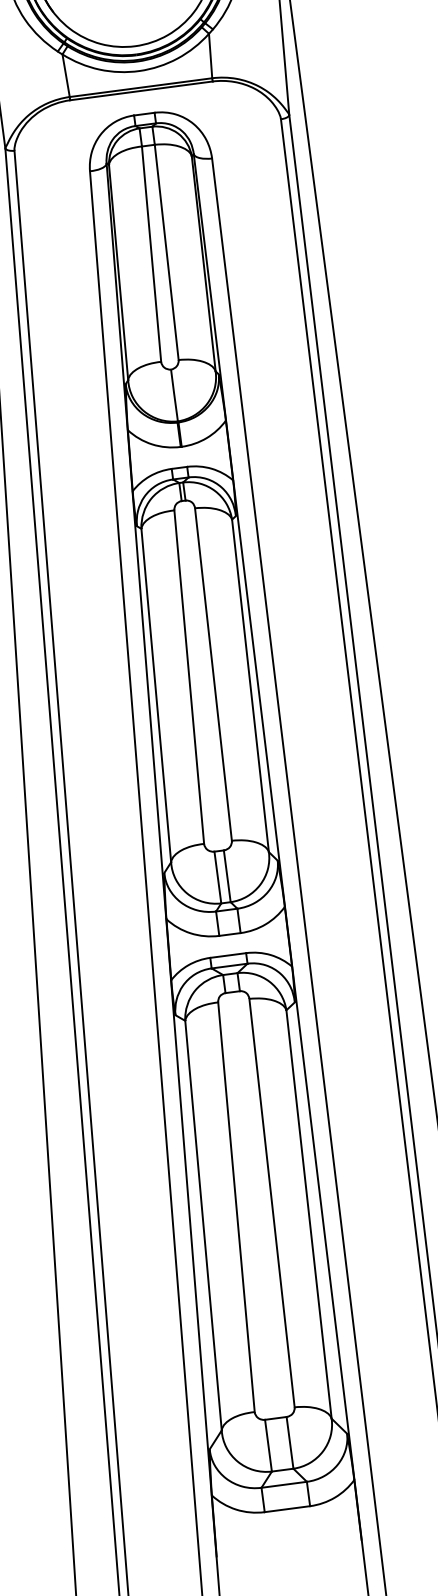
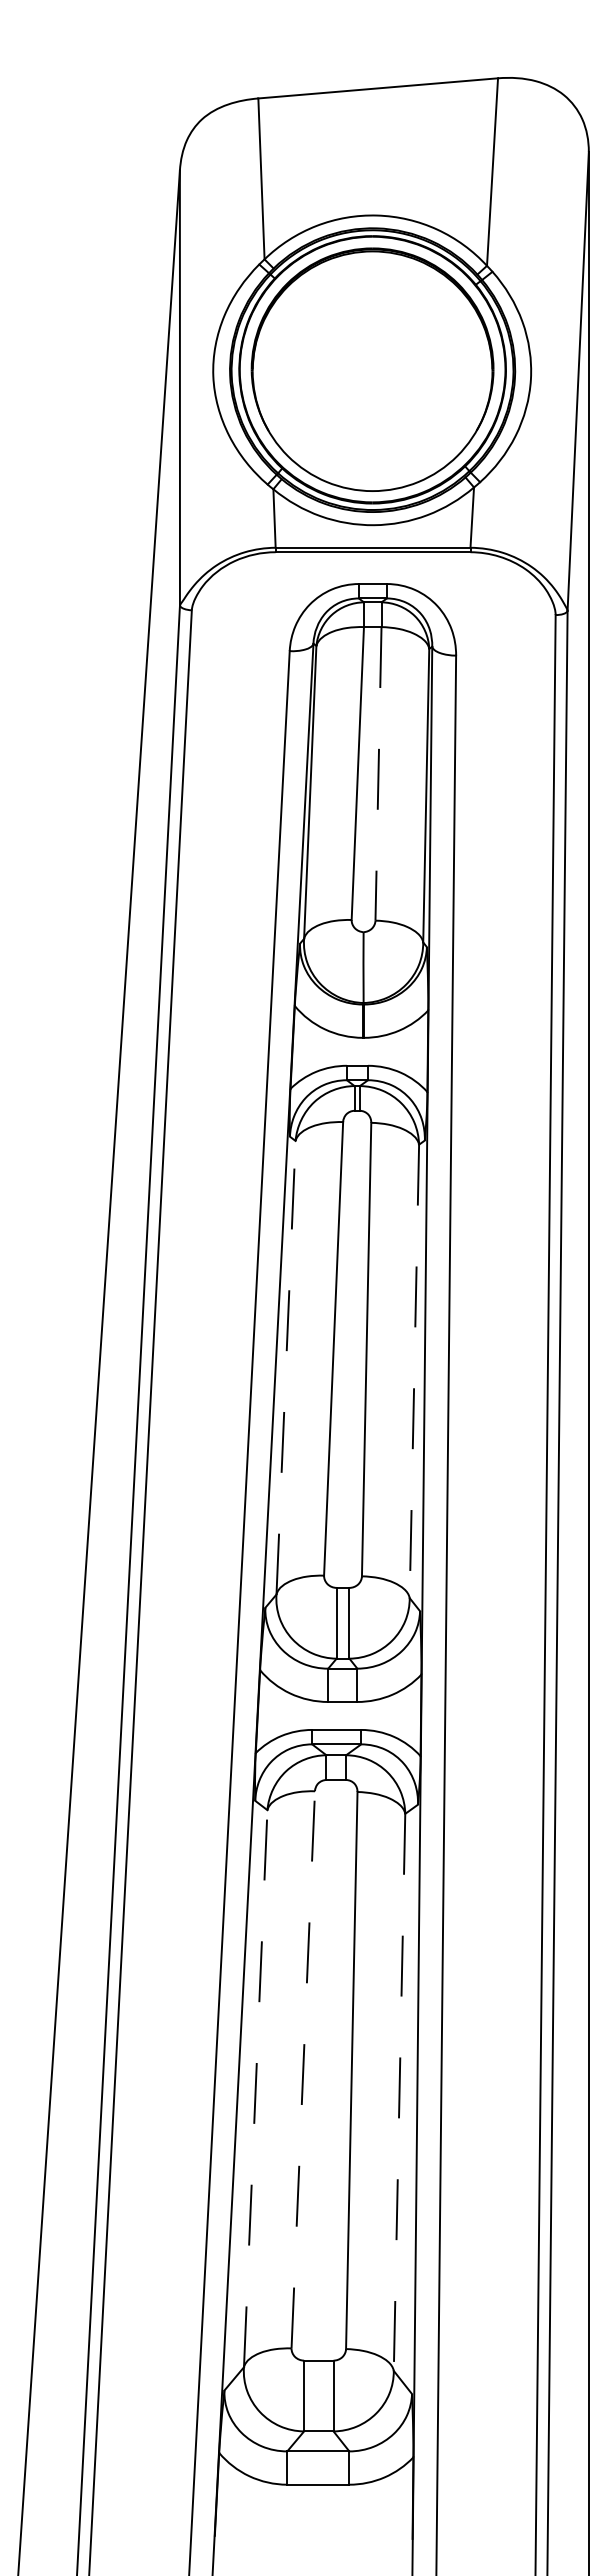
line: (166, 252) -> (378, 773), solid -> dashed
line: (250, 685) -> (414, 1371), solid -> dashed
line: (156, 695) -> (286, 1367), solid -> dashed
line: (236, 1207) -> (303, 2069), solid -> dashed
line: (309, 1214) -> (399, 2092), solid -> dashed
line: (203, 1225) -> (255, 2088), solid -> dashed

